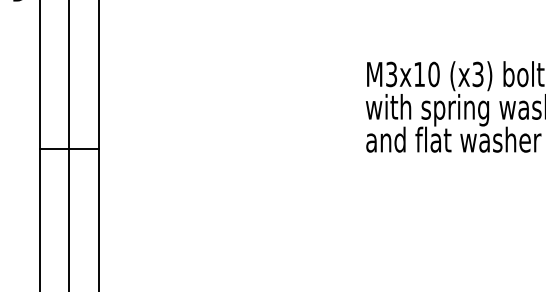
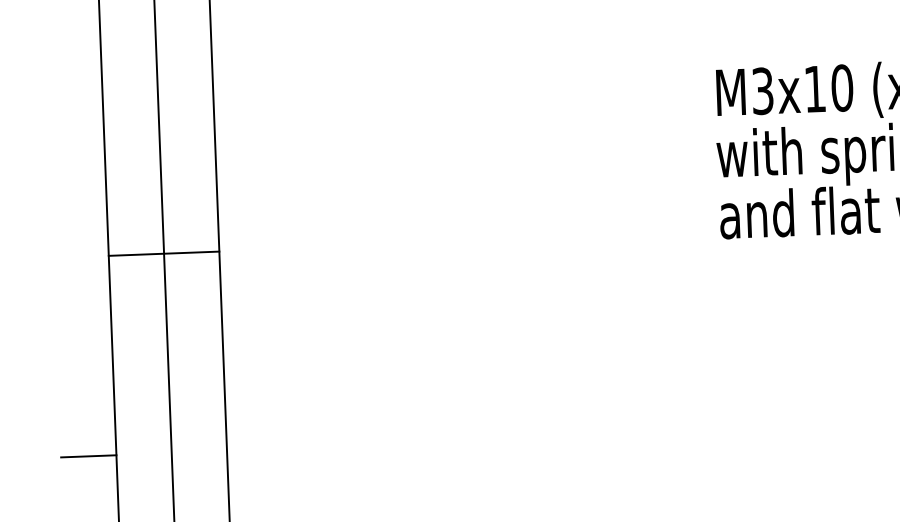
line: (24, 255) -> (87, 456), added

